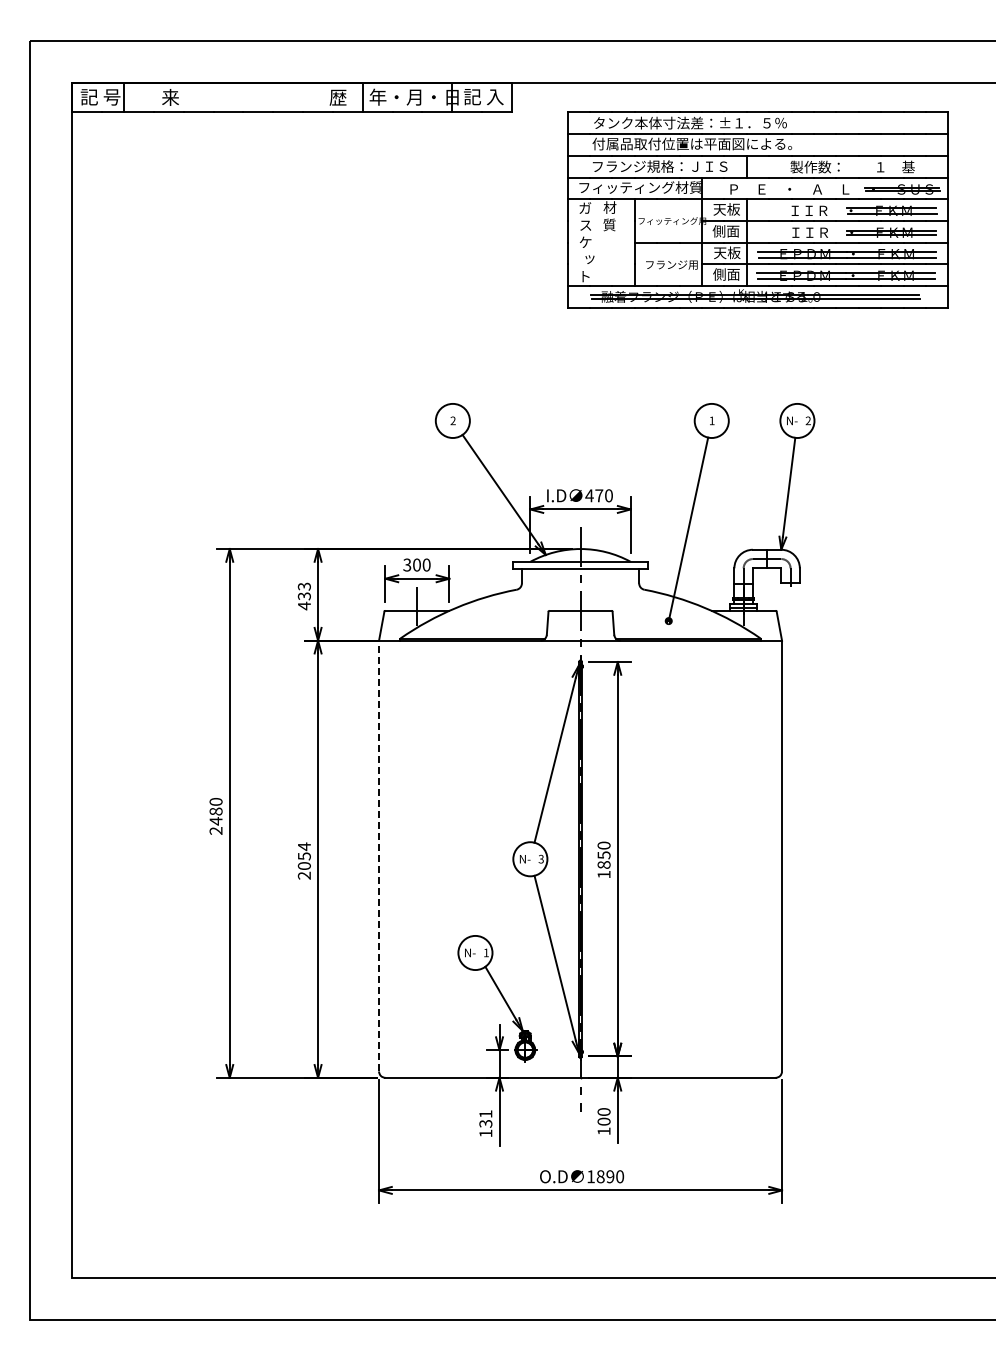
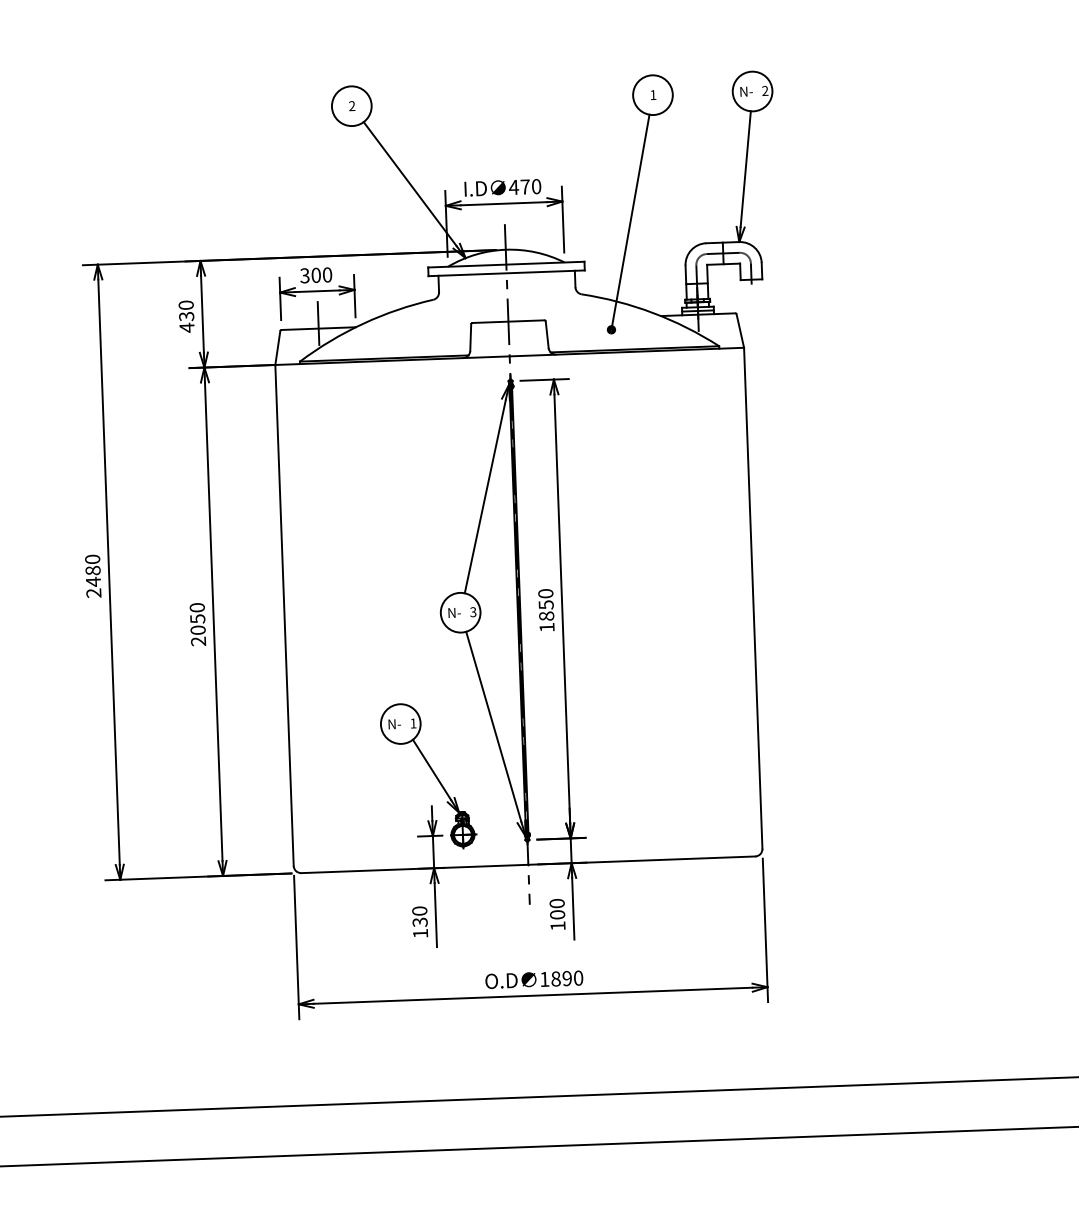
text: (304, 586) -> (186, 305), 433 -> 430
text: (303, 846) -> (196, 607), 2054 -> 2050
line: (379, 855) -> (285, 614), dashed -> solid
text: (485, 1114) -> (419, 911), 131 -> 130

